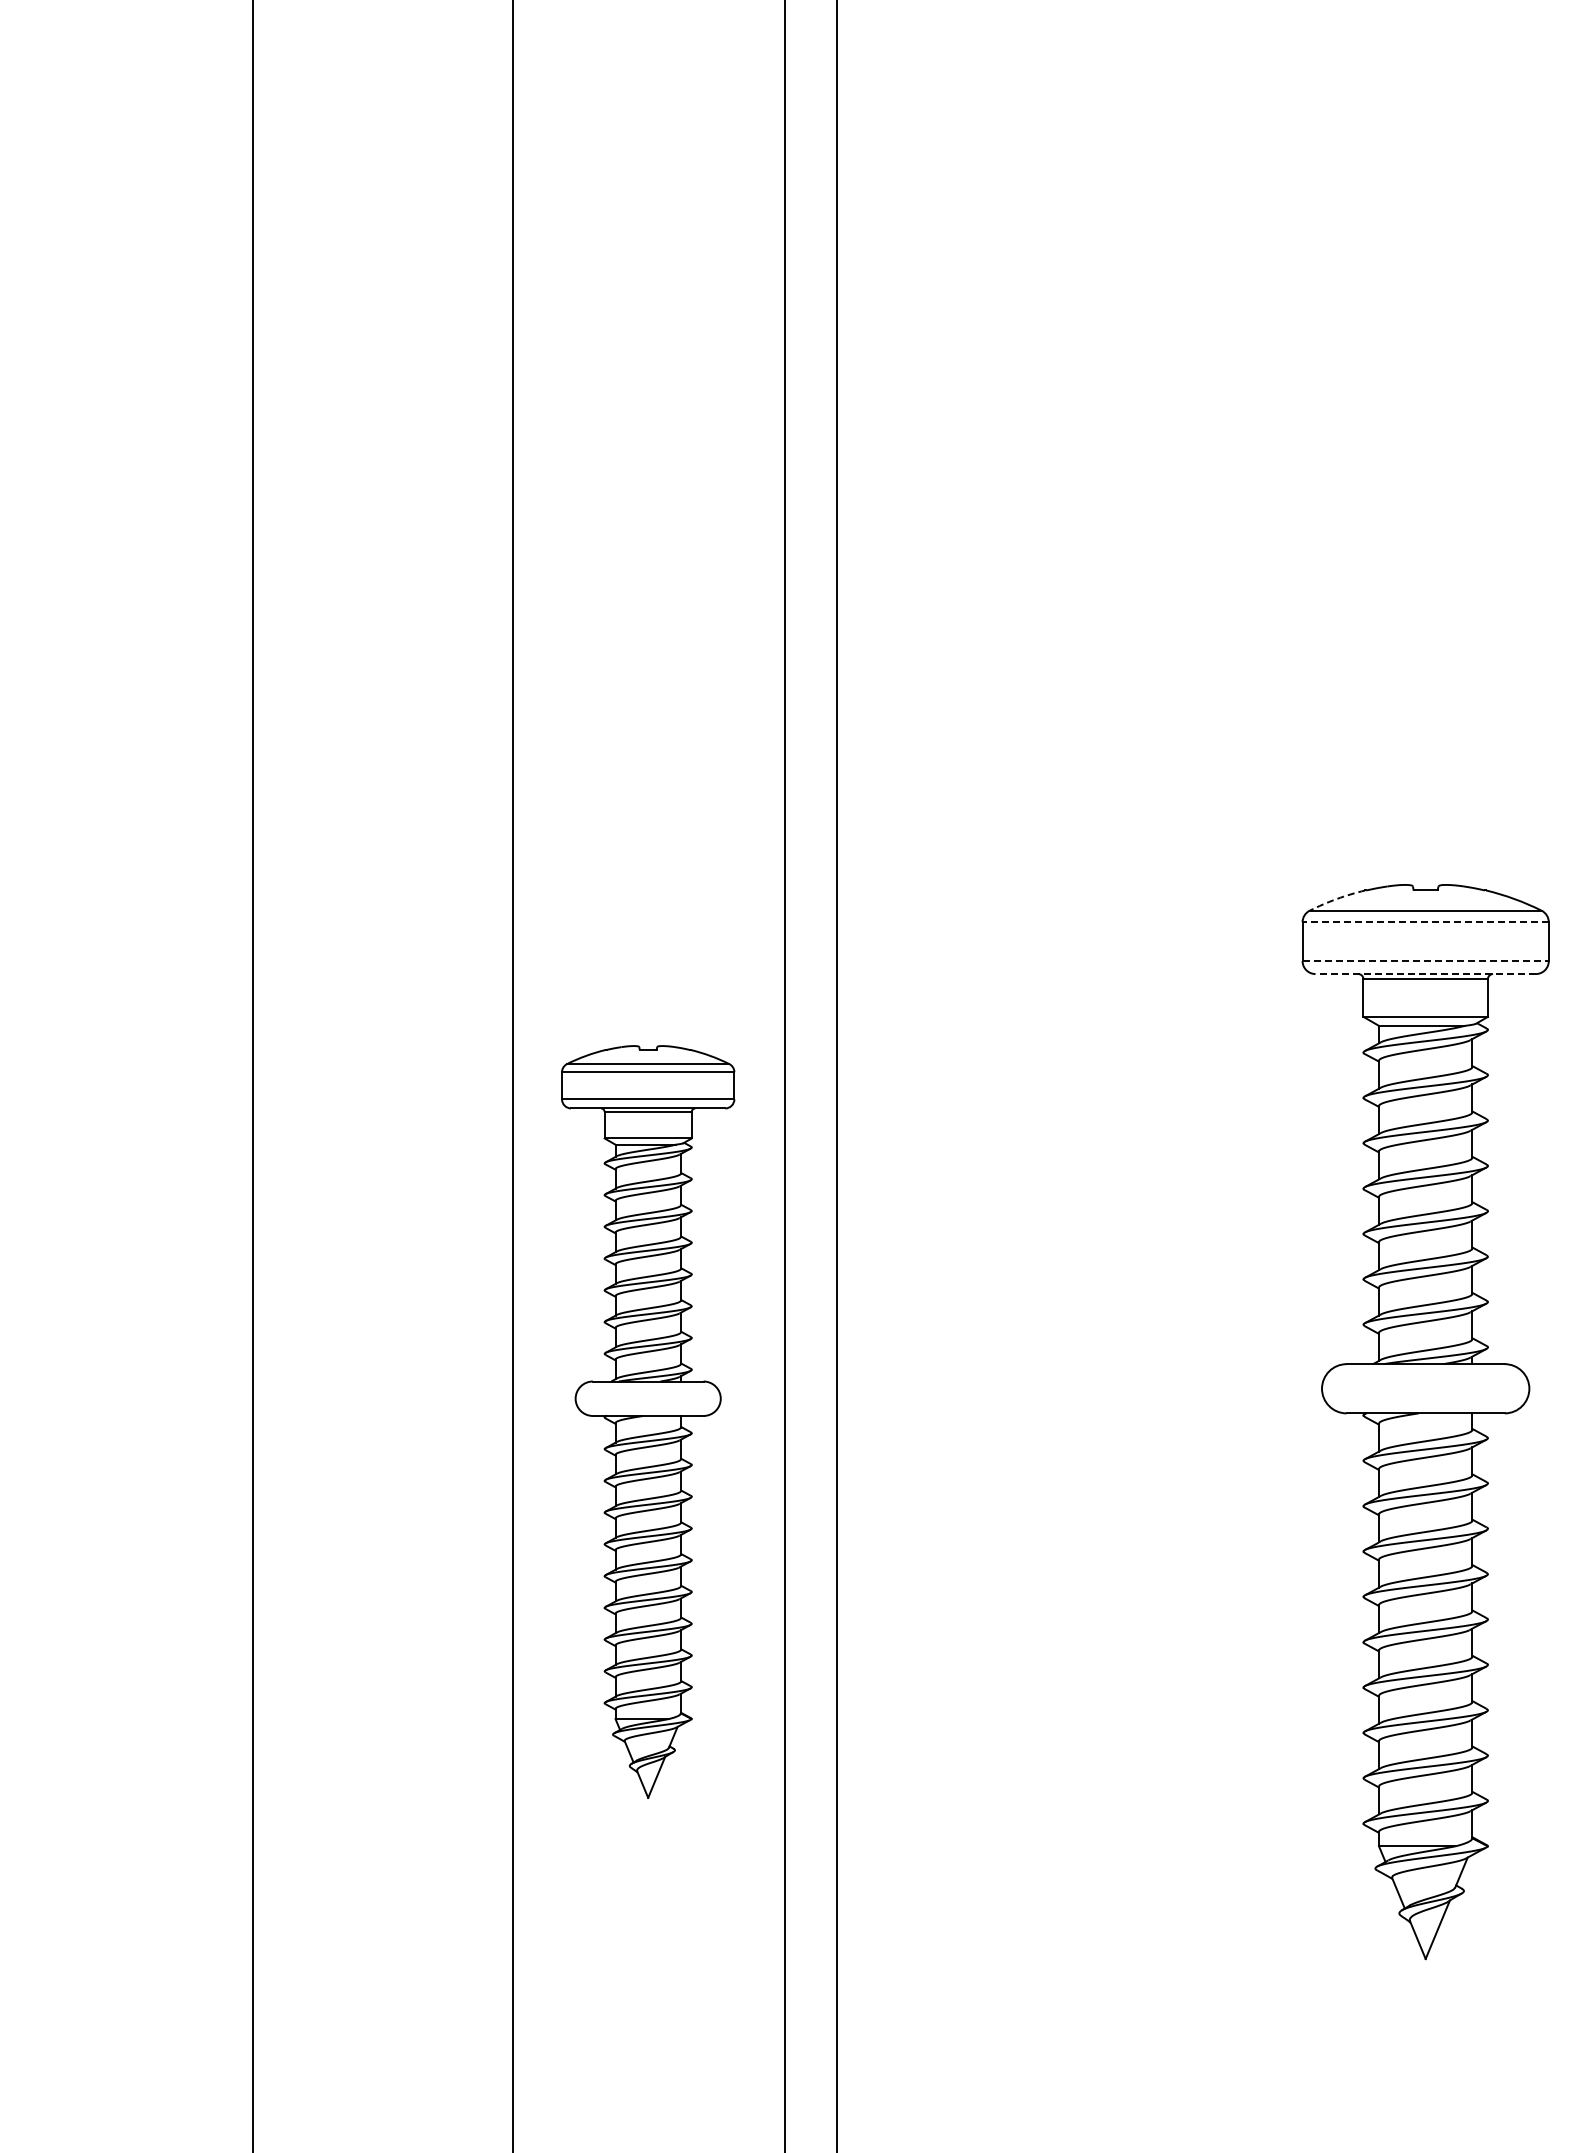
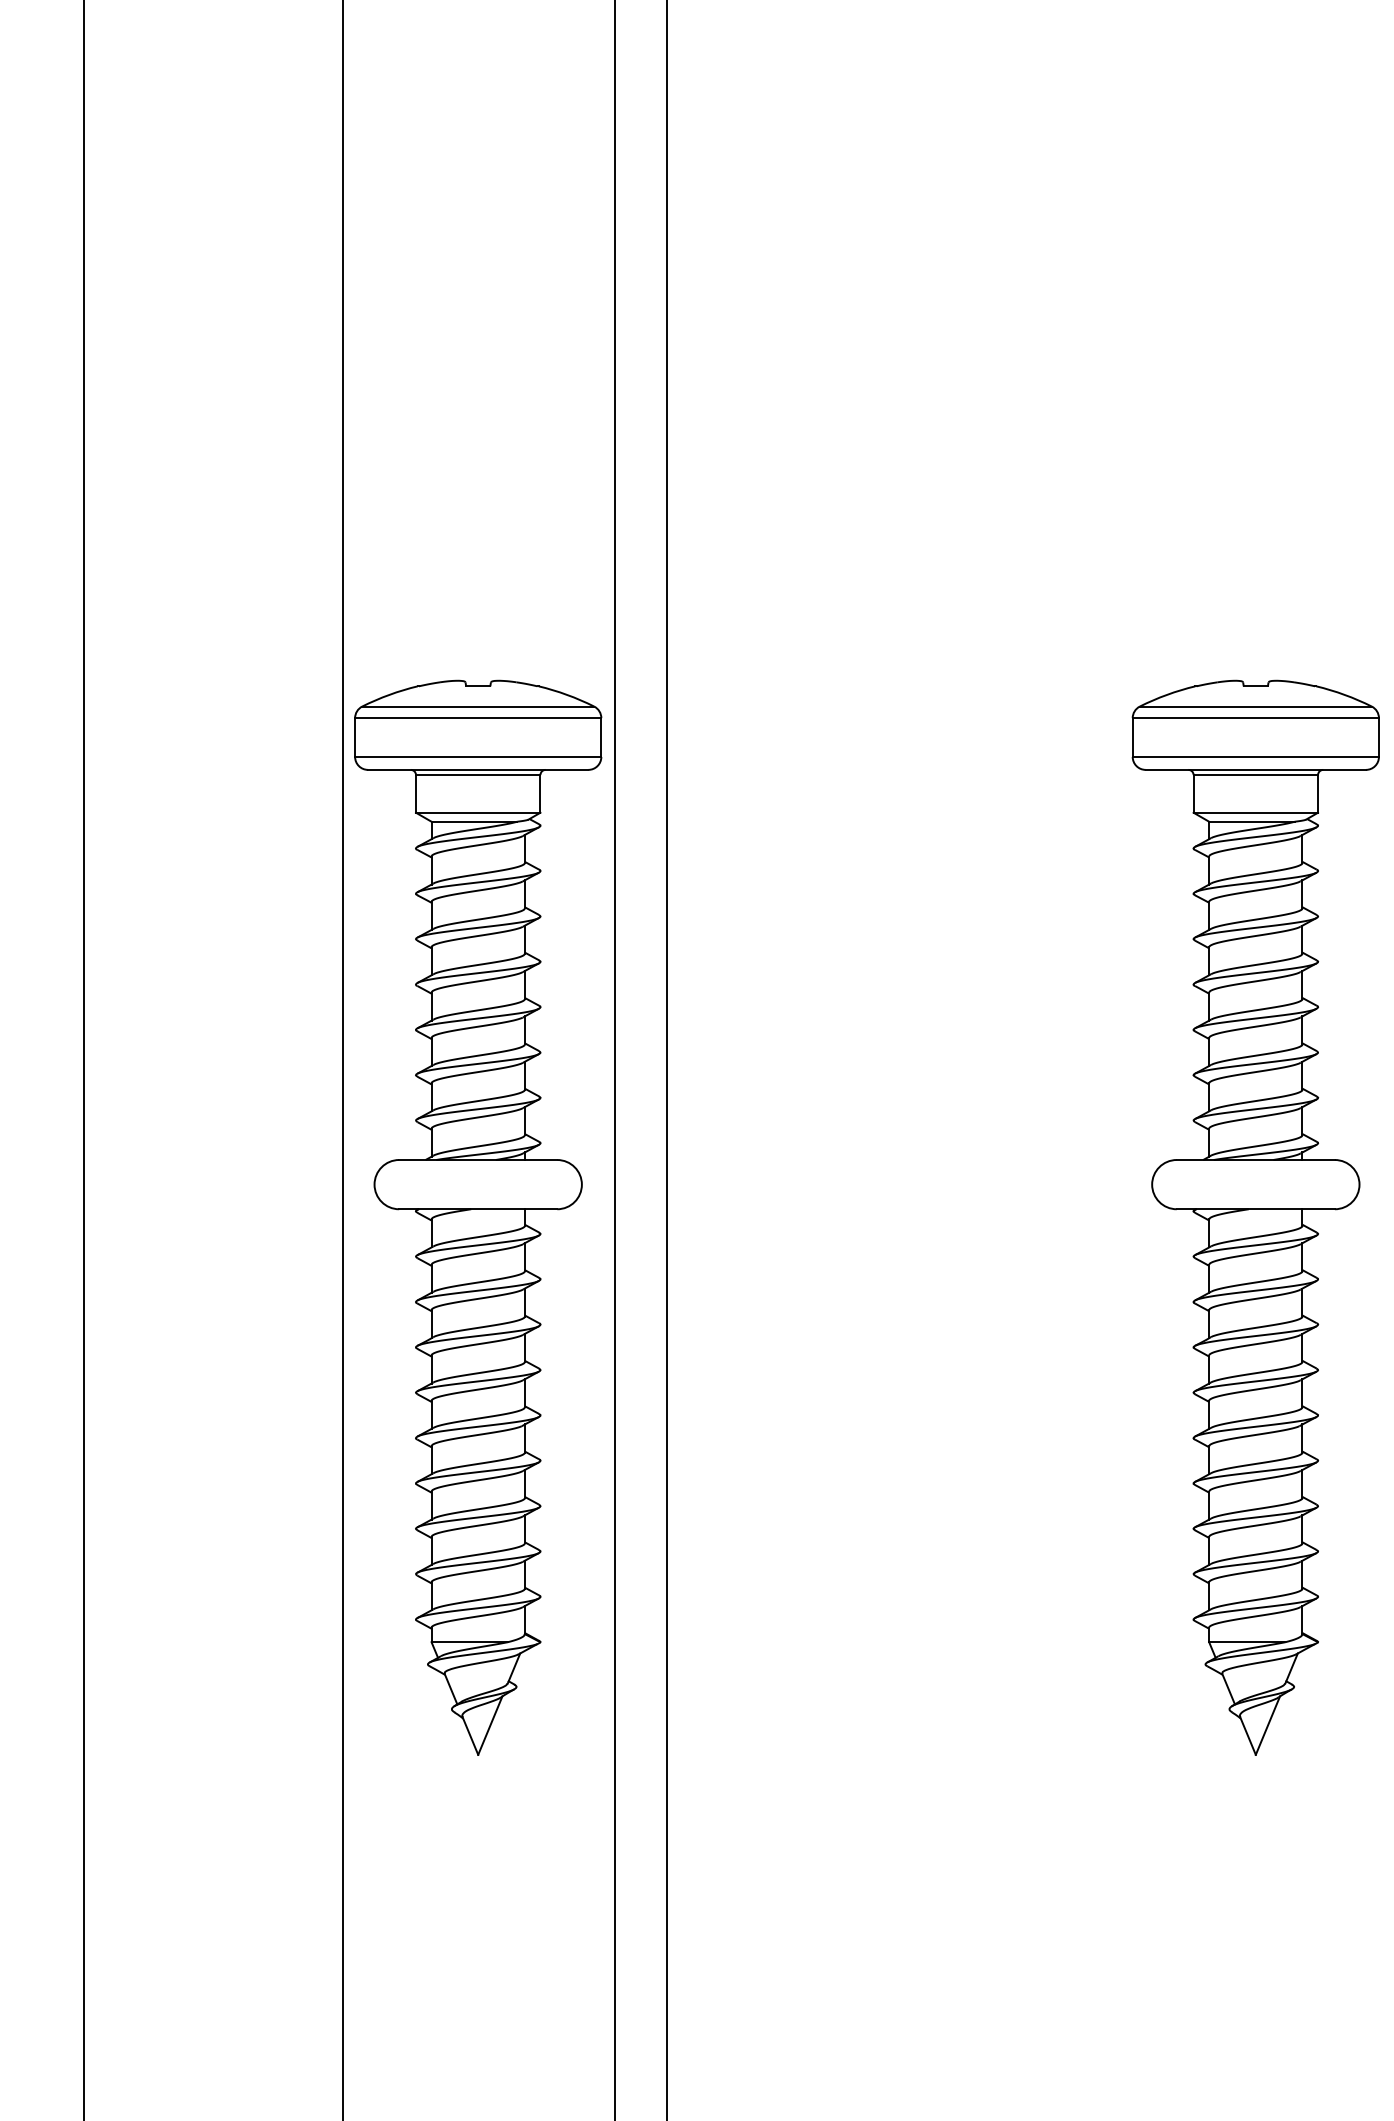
arc: (1336, 899) -> (1166, 695), dashed -> solid
line: (1425, 922) -> (1255, 718), dashed -> solid
line: (1426, 961) -> (1256, 757), dashed -> solid
line: (1425, 974) -> (1255, 770), dashed -> solid
part: (648, 1421) -> (478, 1217), size x1.43

